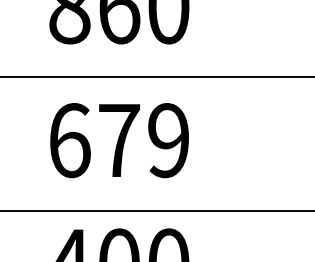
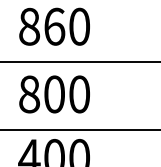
text: (119, 140) -> (54, 94), 679 -> 800

